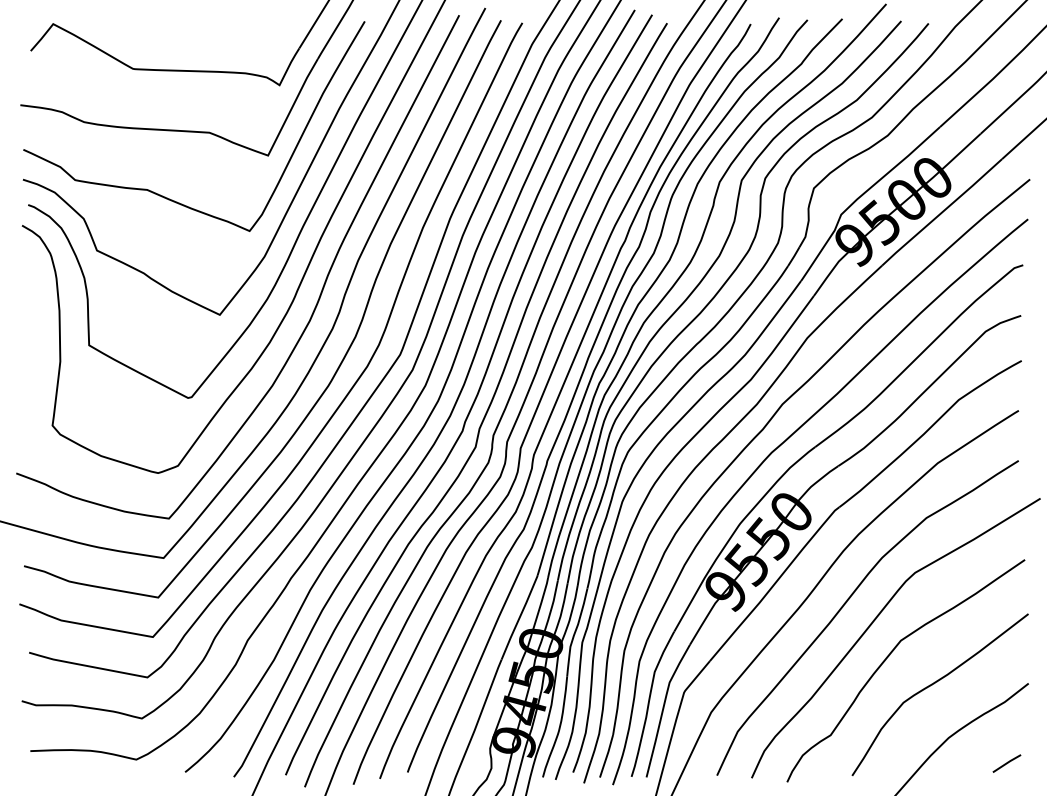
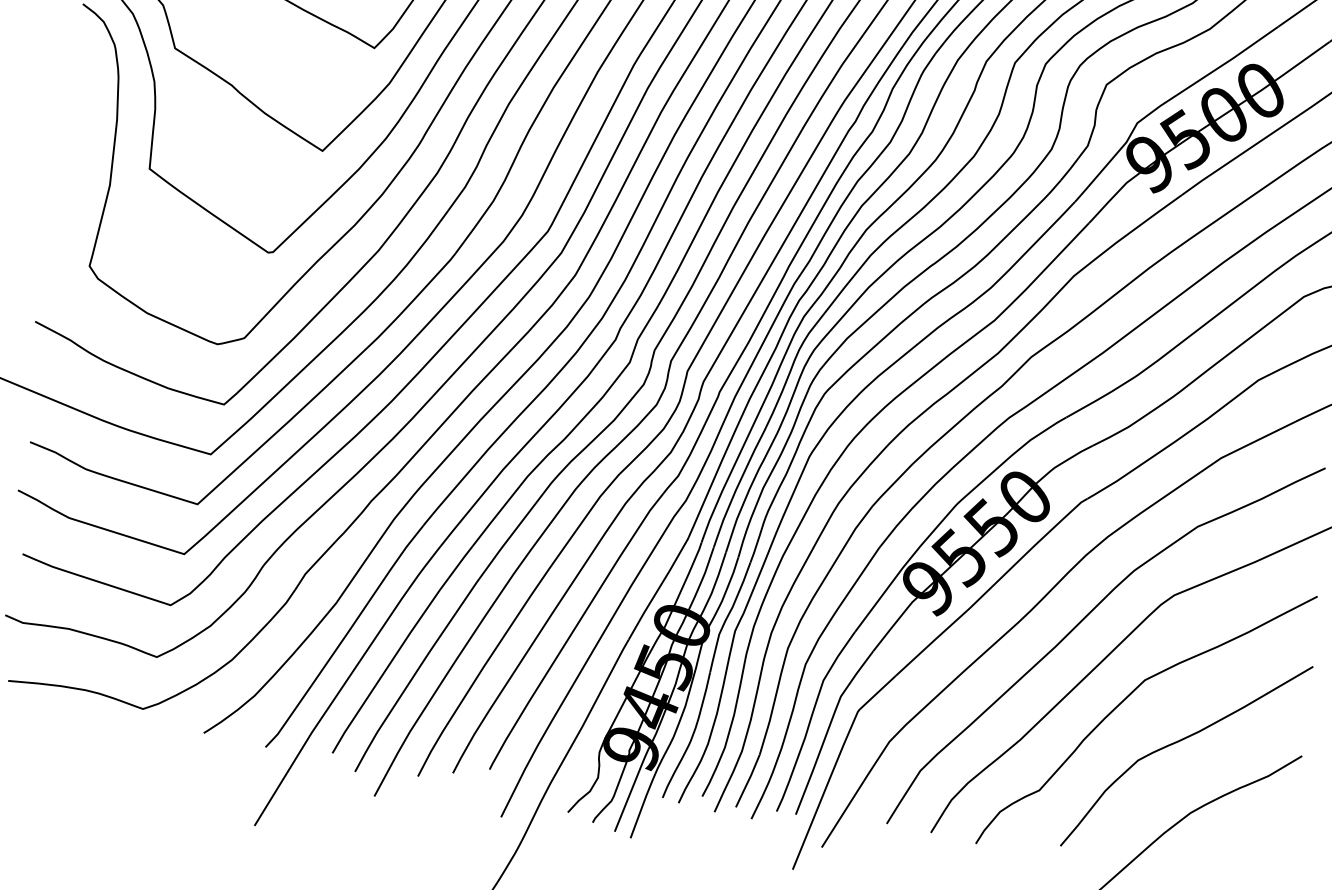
line: (1006, 763) -> (1260, 855), removed

